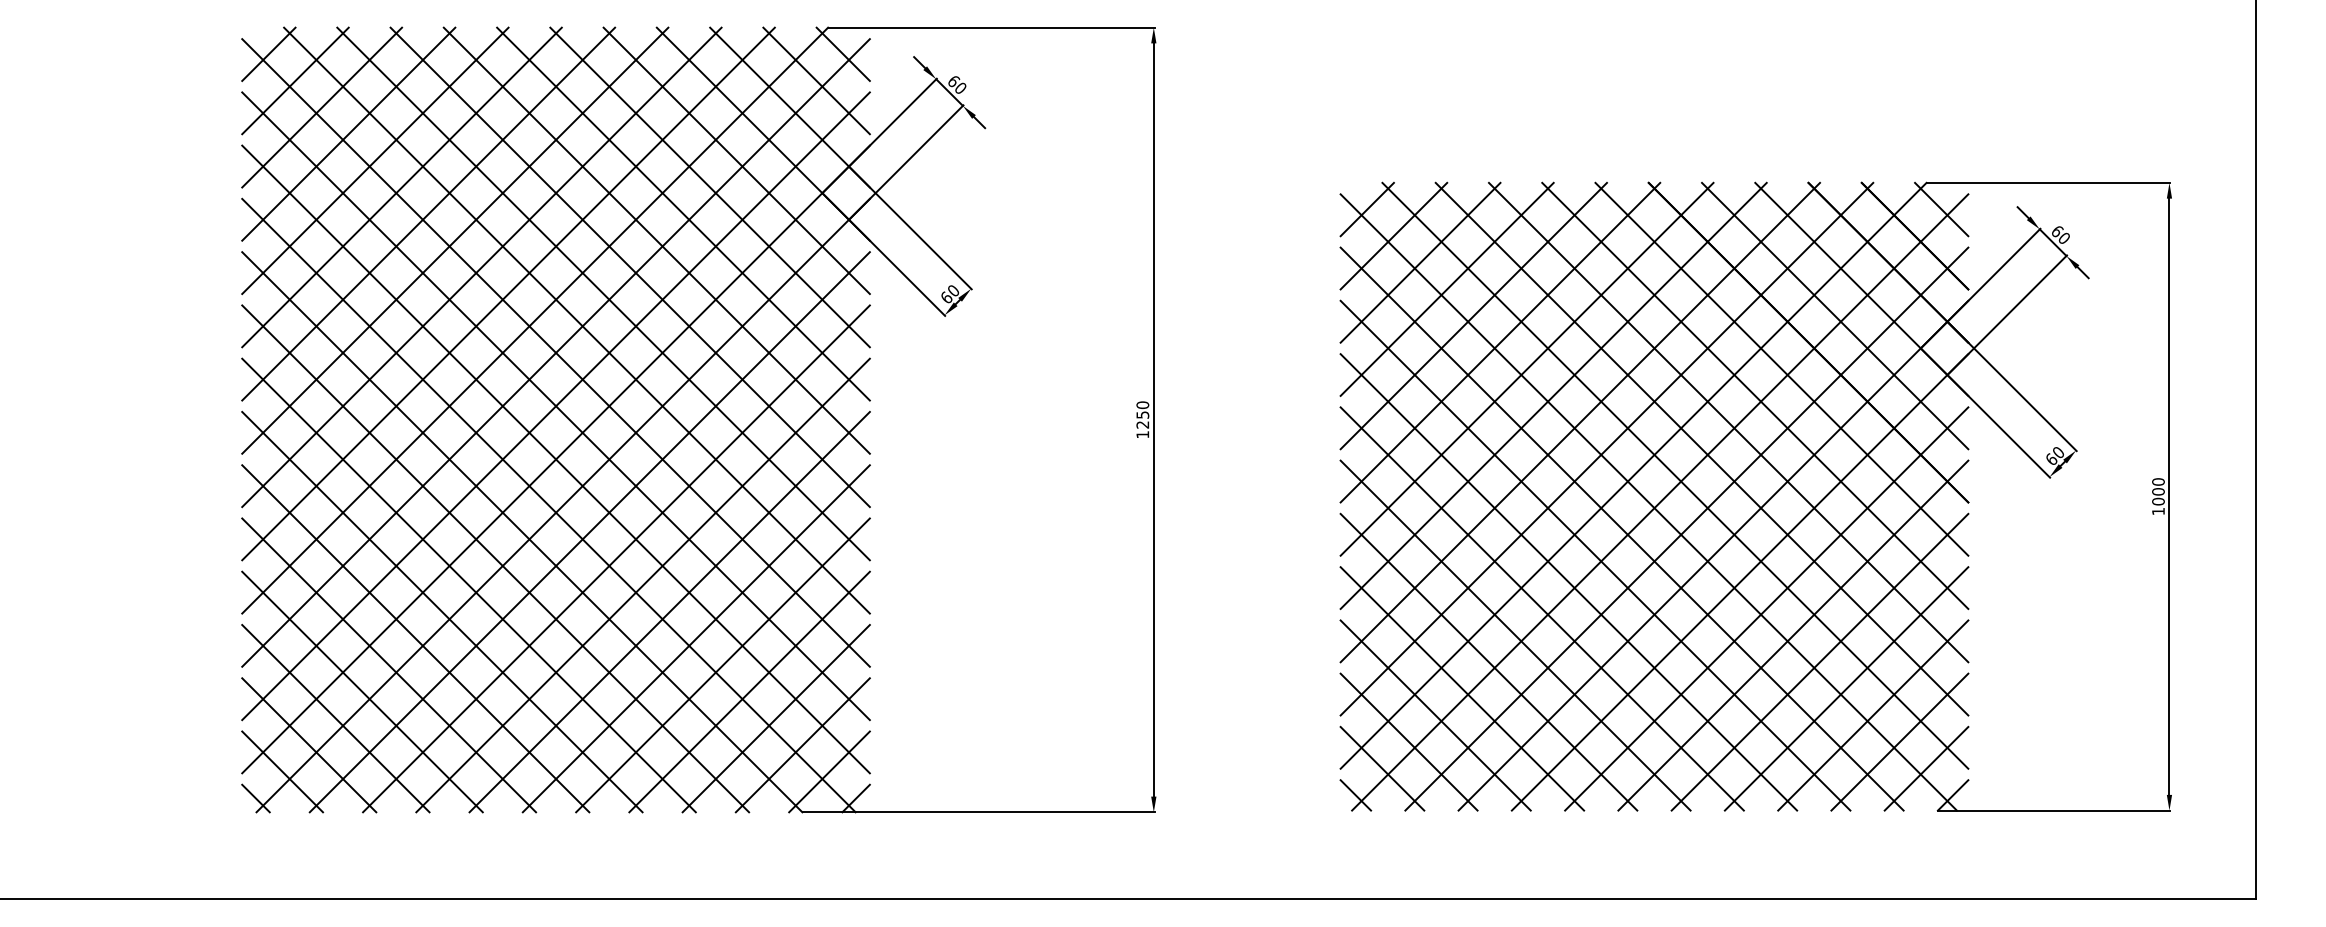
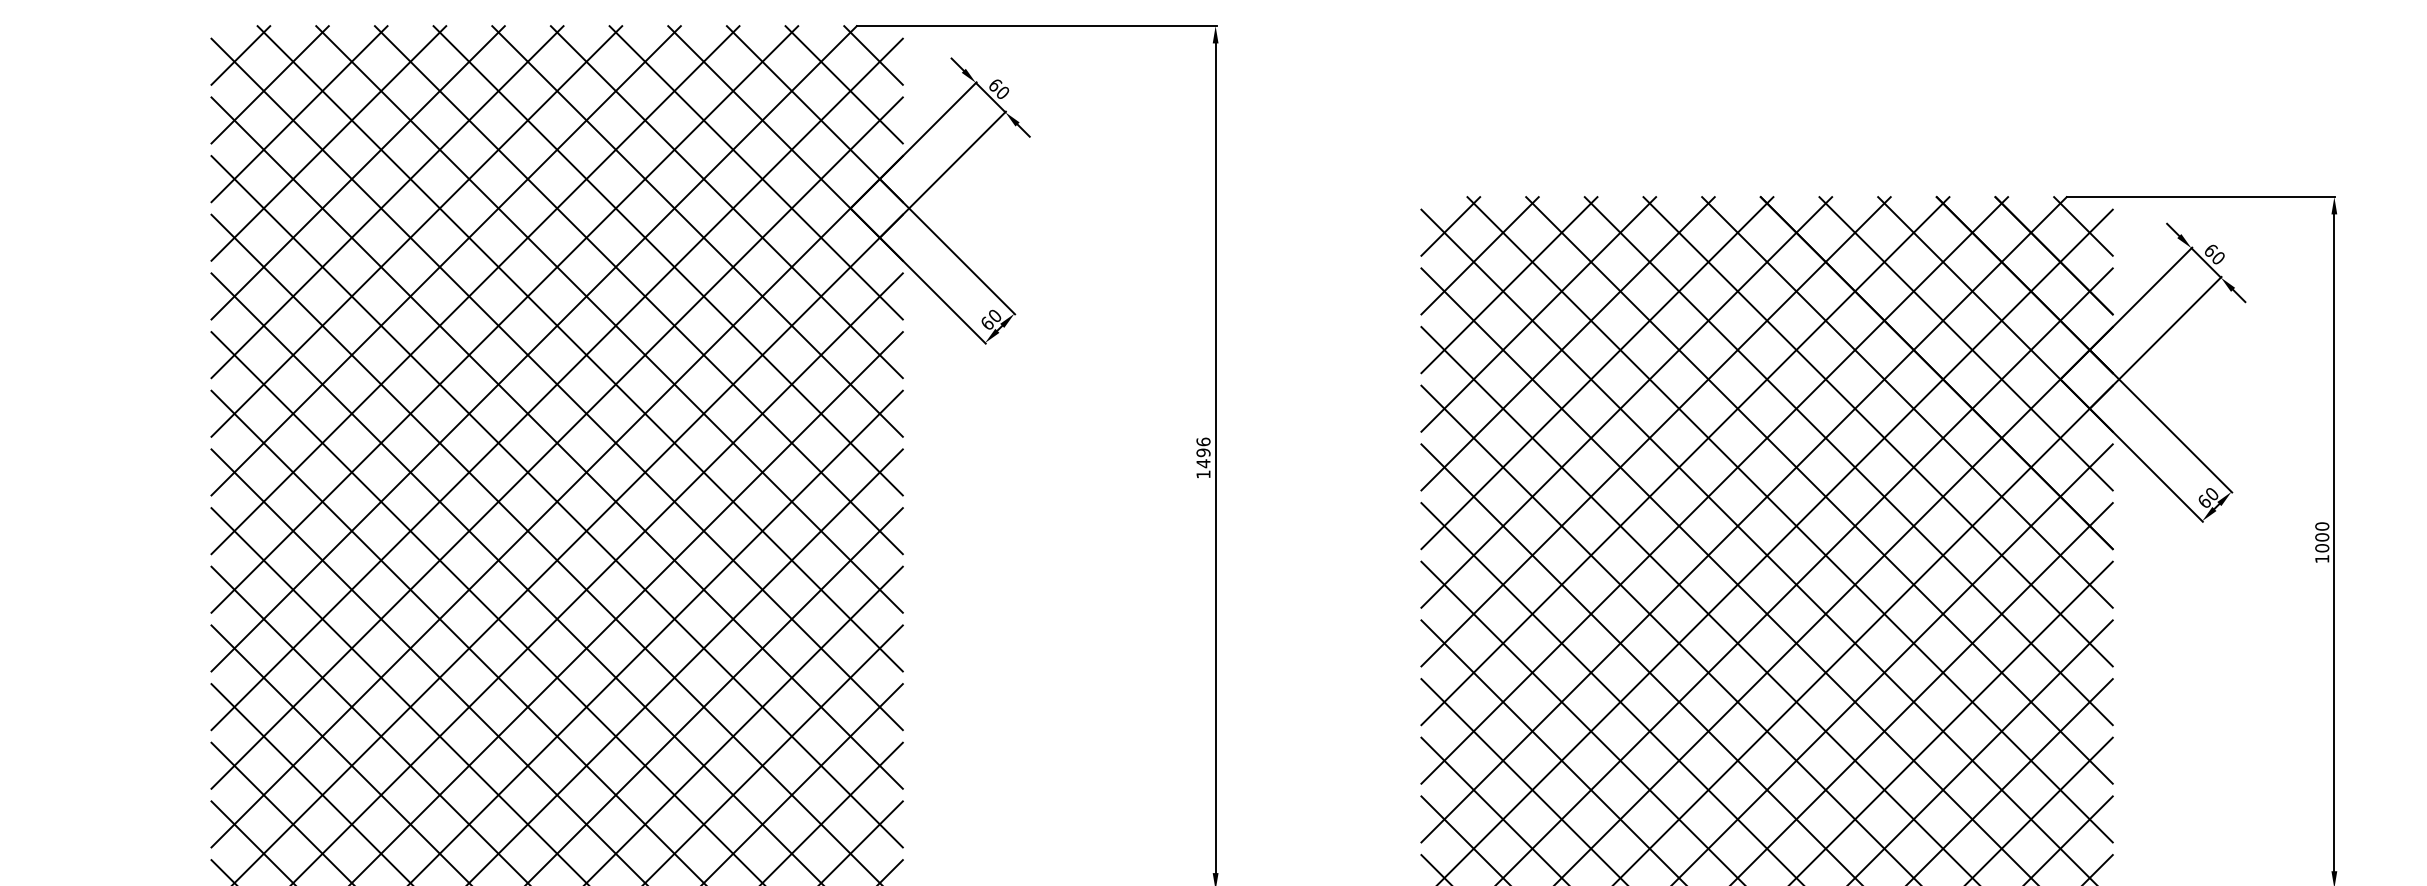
text: (1142, 415) -> (1203, 453), 1250 -> 1496

